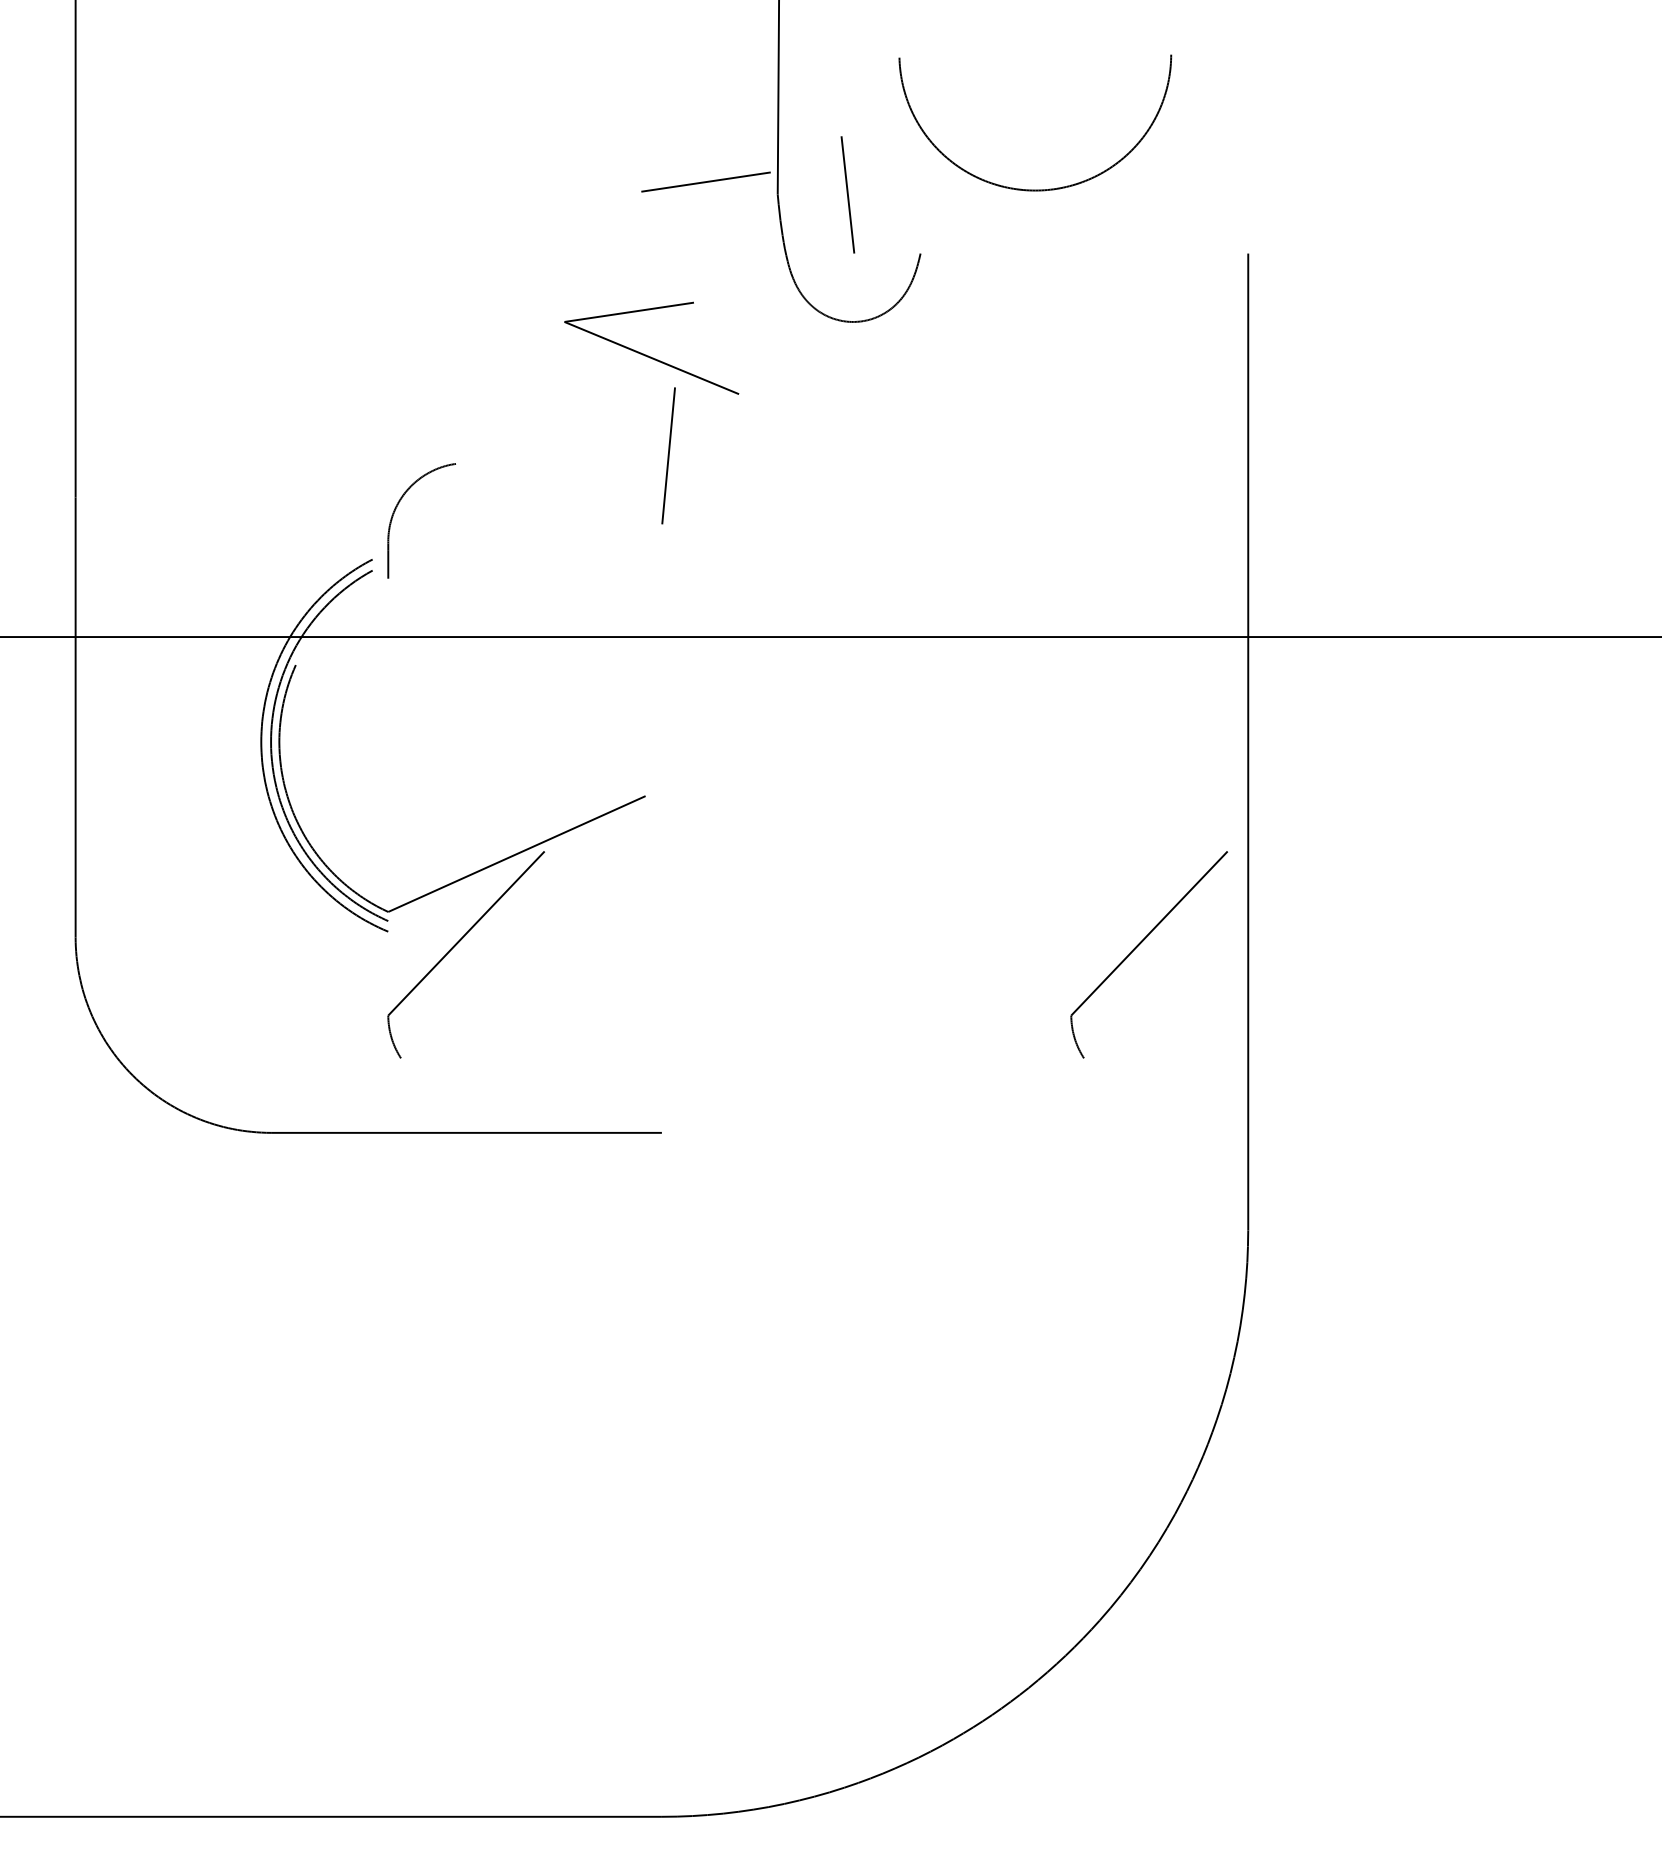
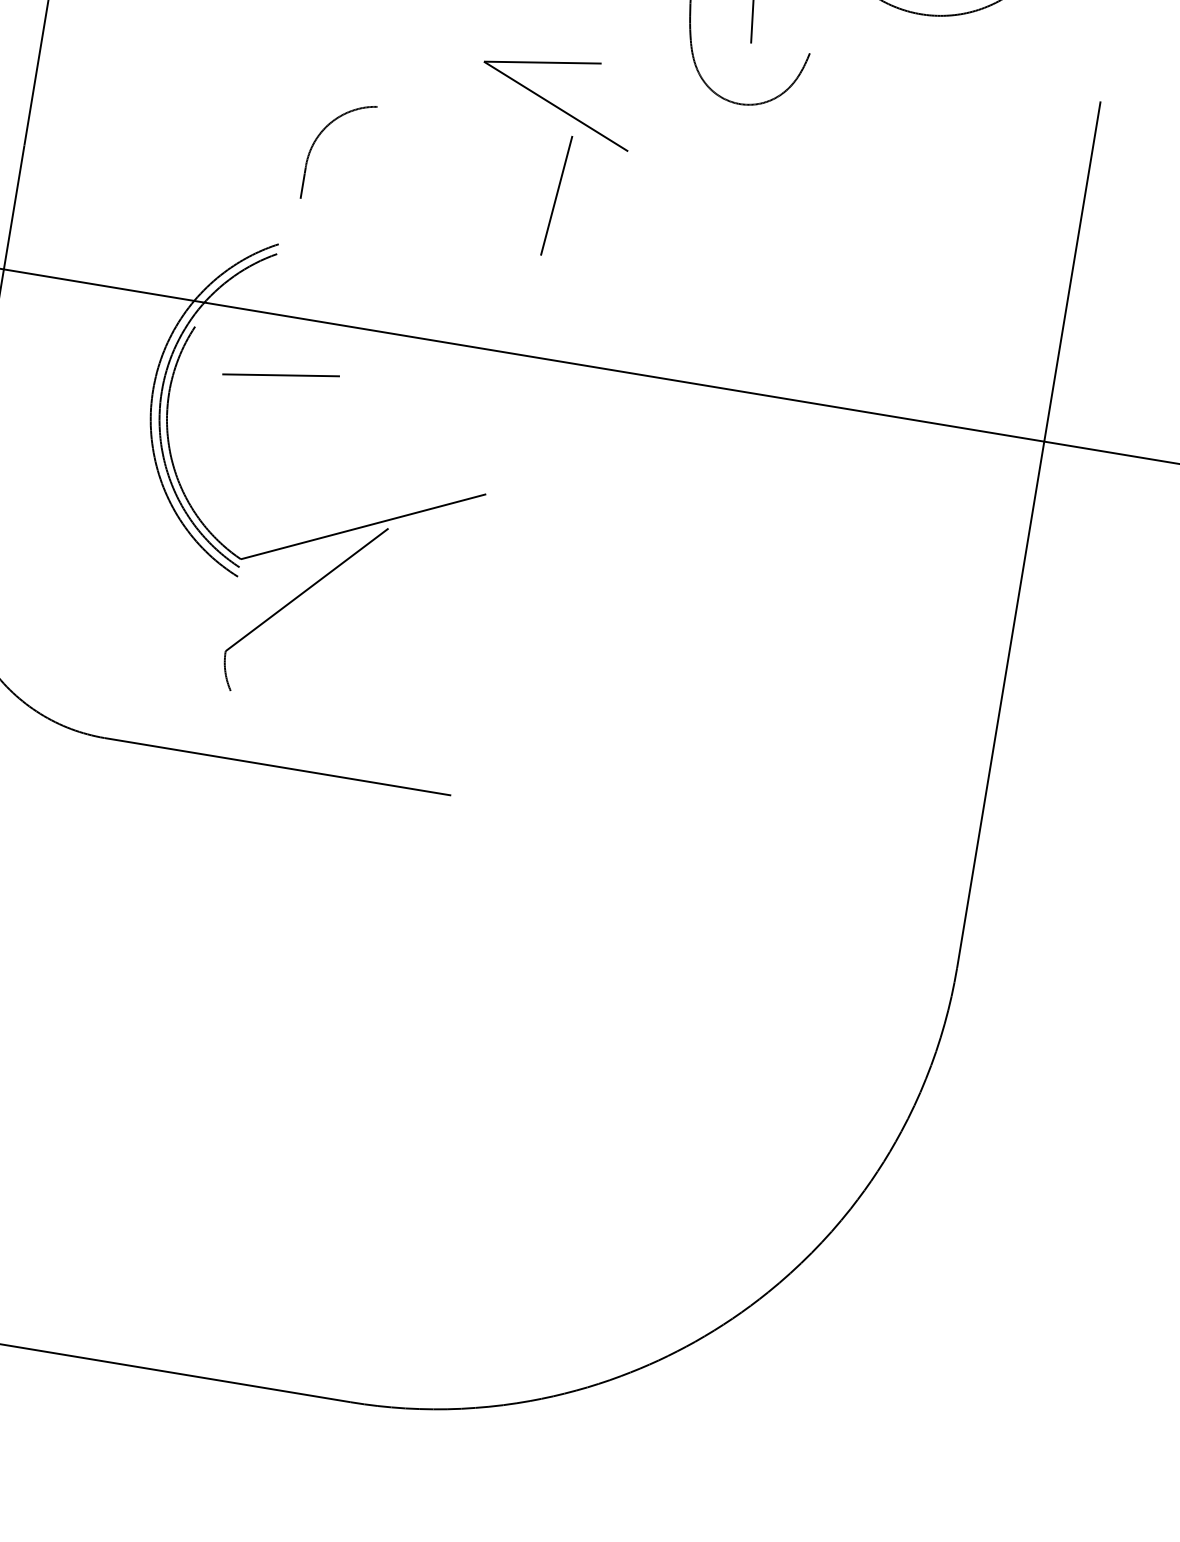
part: (397, 507) -> (319, 136), moved
line: (398, 702) -> (280, 374), added
part: (1139, 945) -> (902, 699), removed

